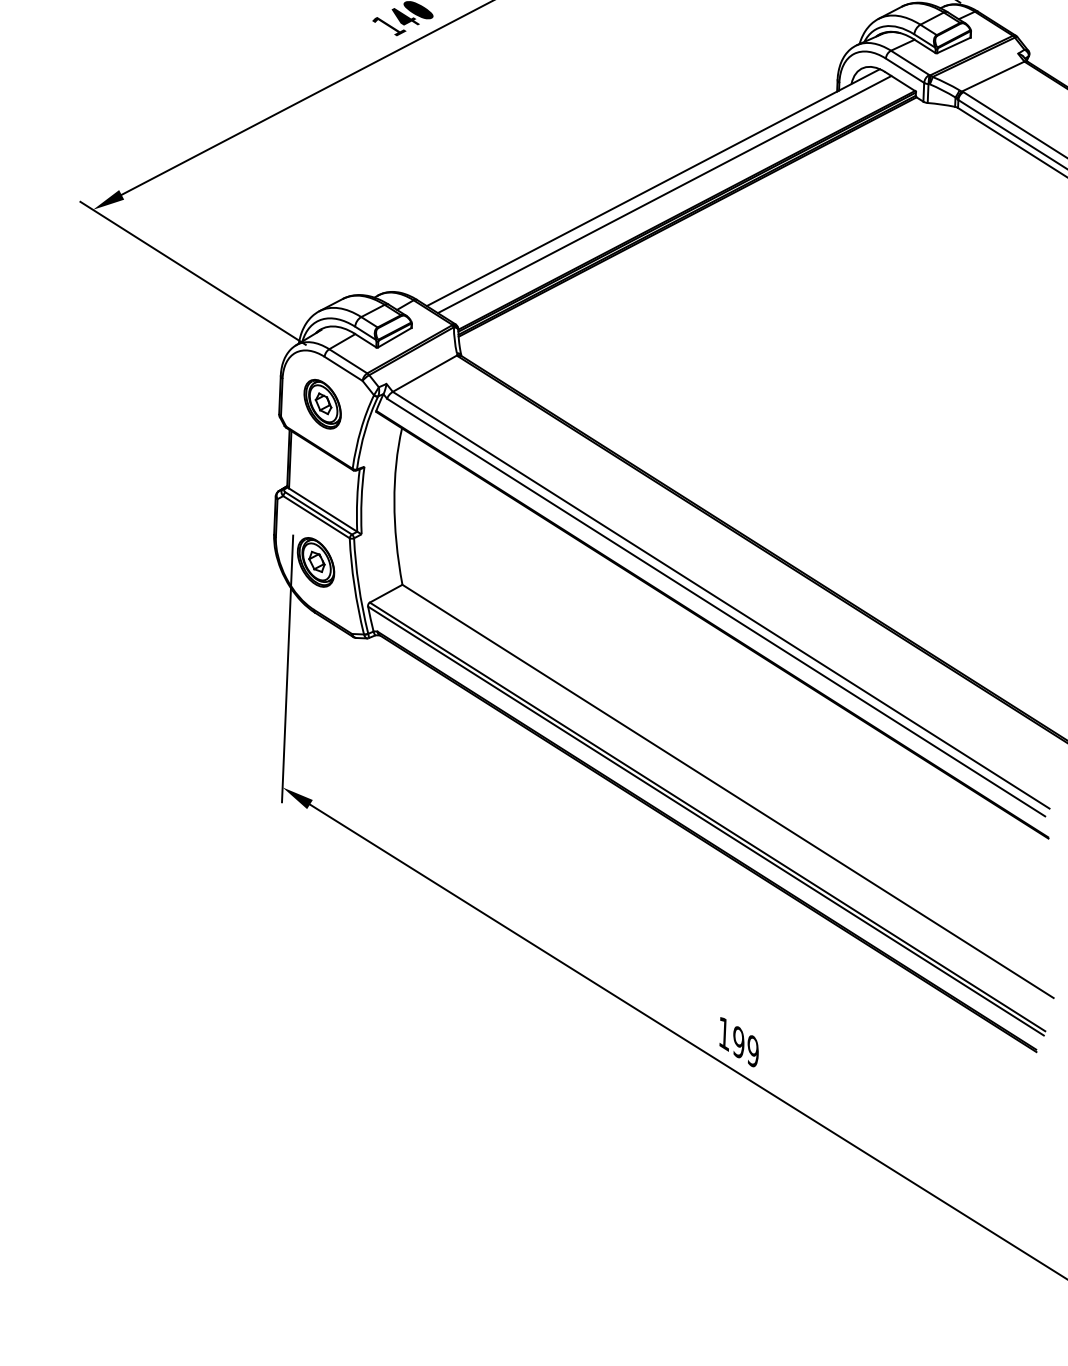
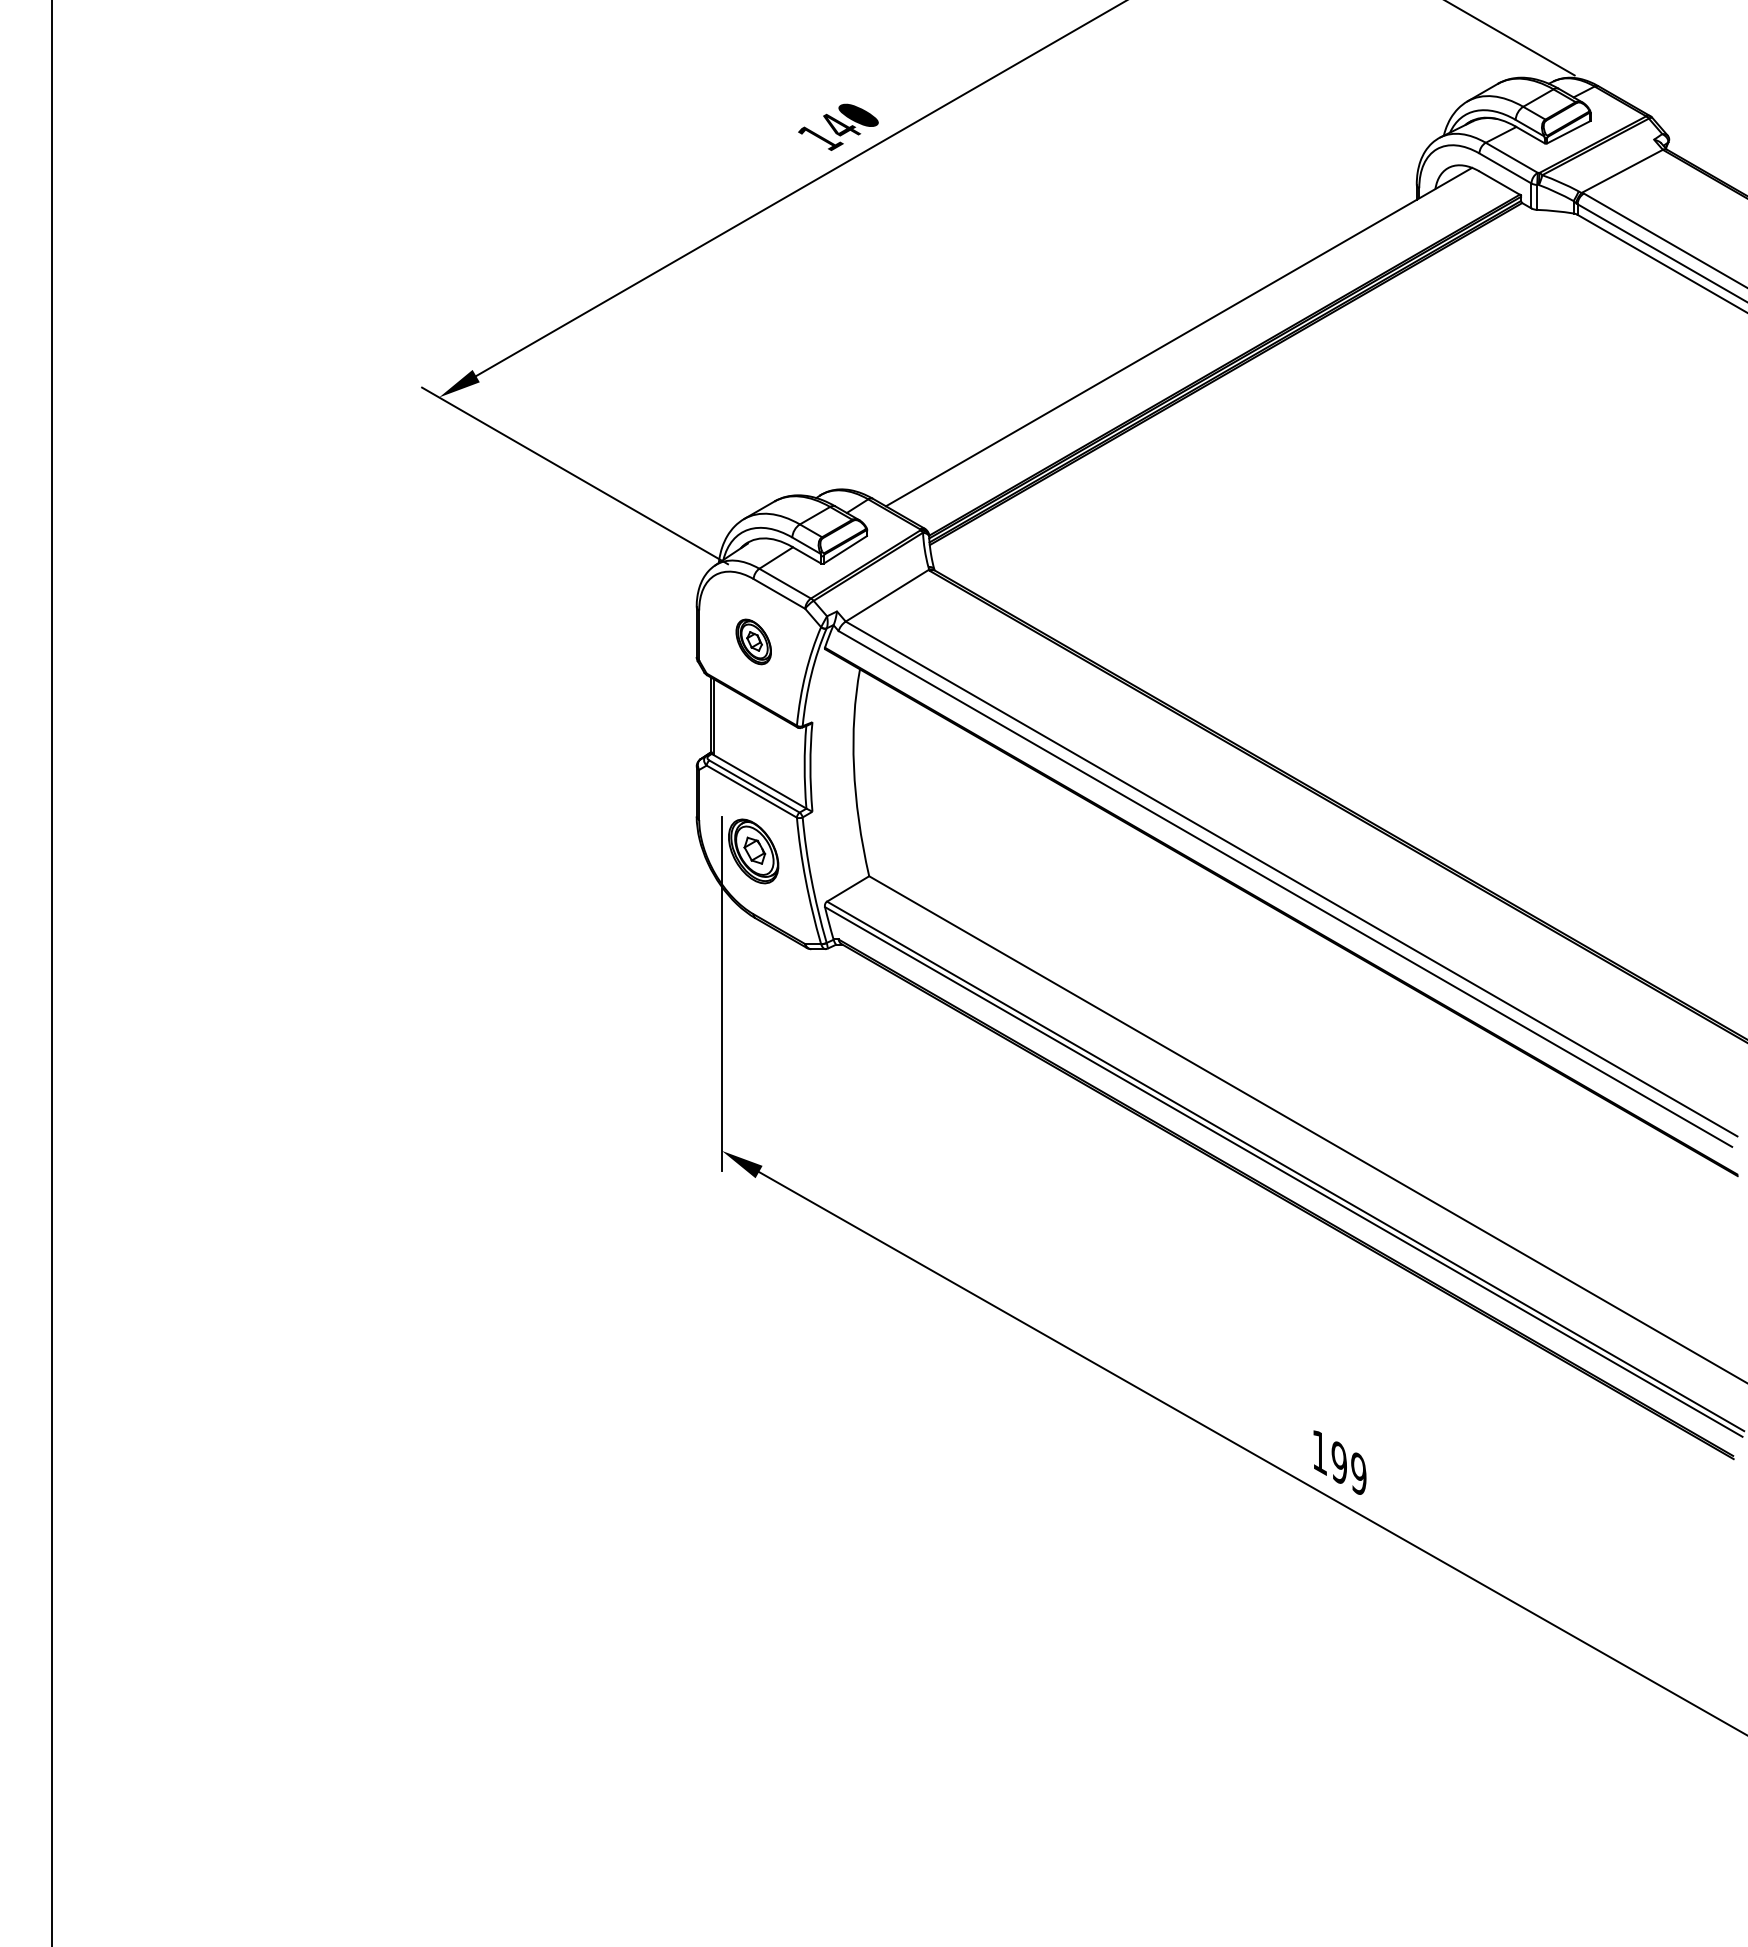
line: (664, 194) -> (1194, 345), removed
part: (322, 403) -> (753, 641), size x0.7

